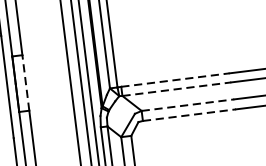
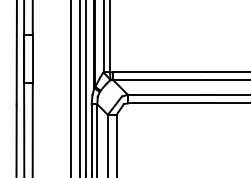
line: (175, 80) -> (159, 72), dashed -> solid
line: (25, 82) -> (32, 58), dashed -> solid
line: (177, 89) -> (160, 80), dashed -> solid
line: (187, 104) -> (167, 94), dashed -> solid
line: (190, 115) -> (168, 103), dashed -> solid

